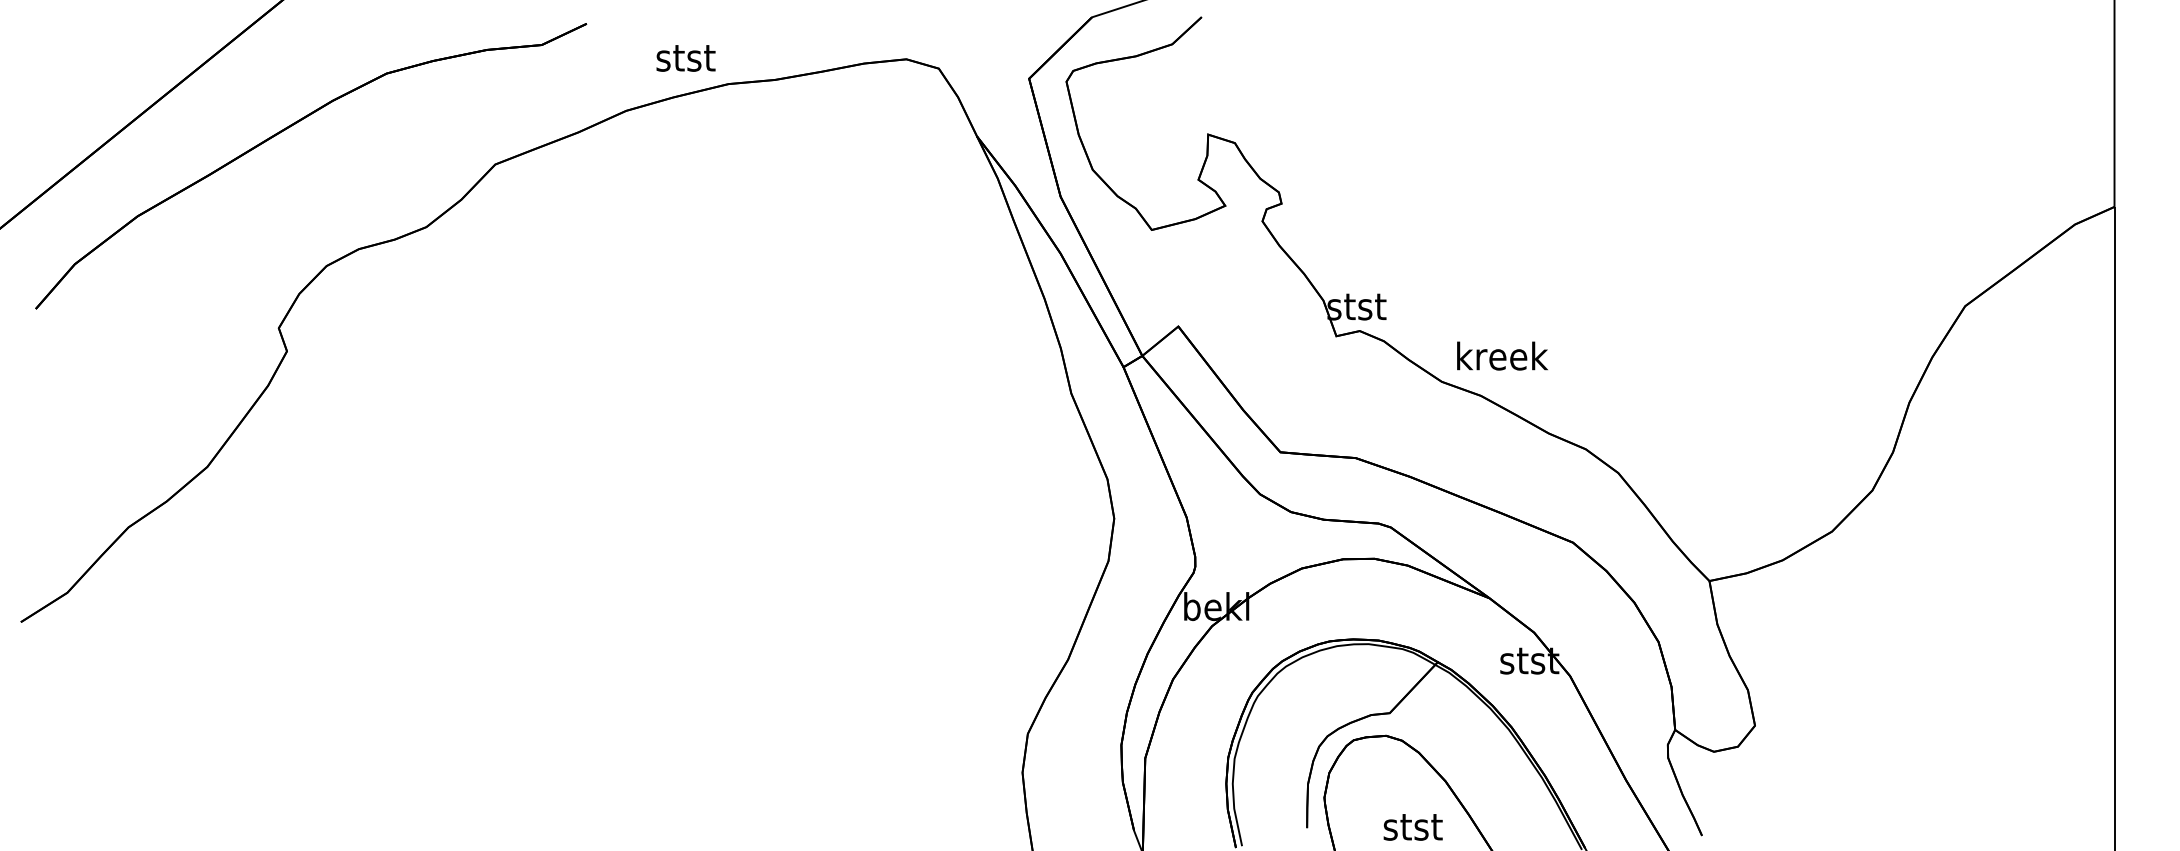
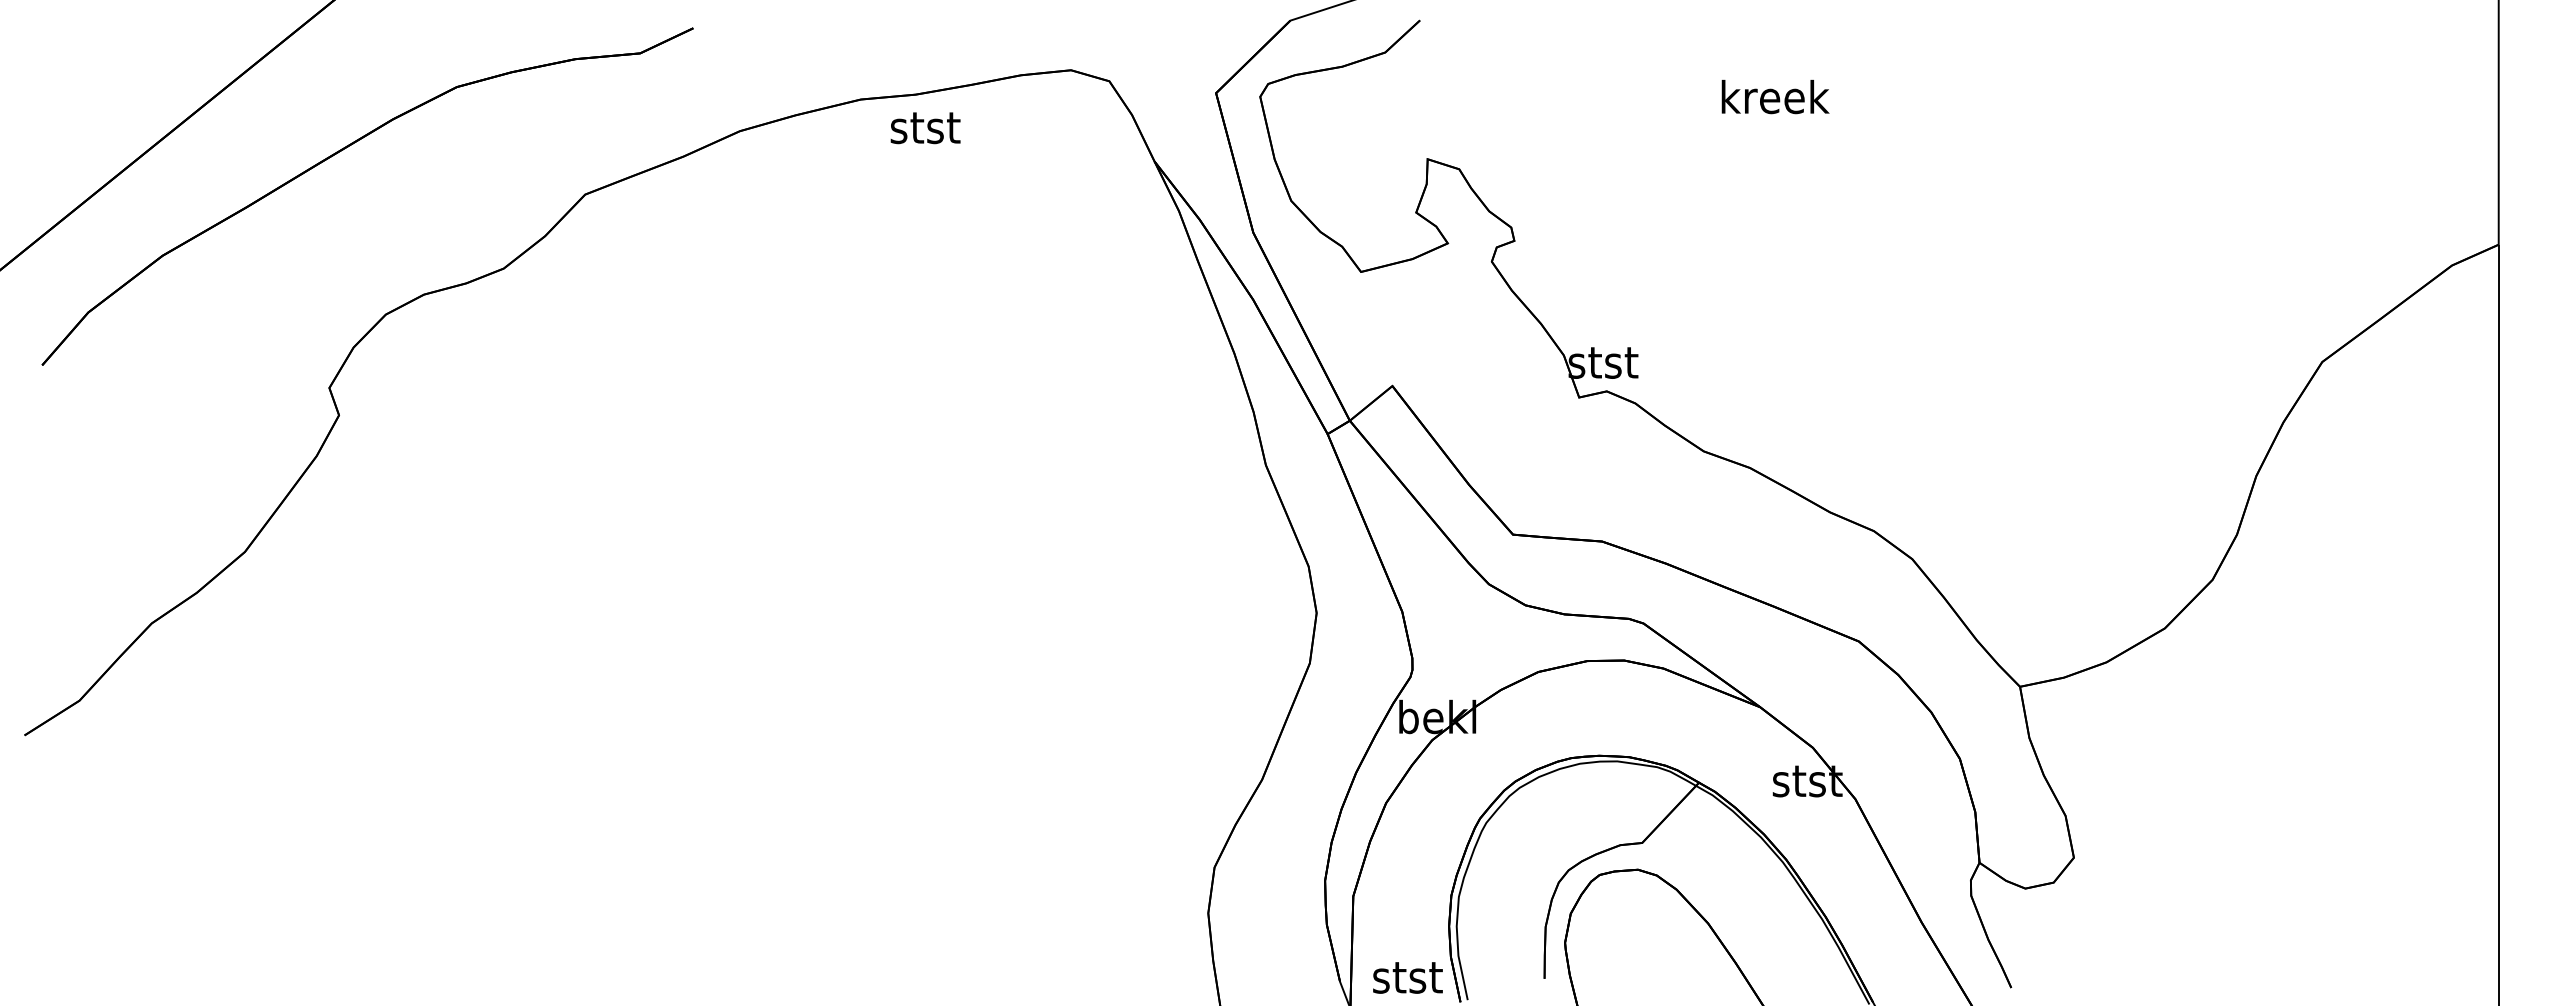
text: (685, 58) -> (925, 128), moved
text: (1502, 356) -> (1775, 97), moved
text: (1412, 827) -> (1407, 977), moved

